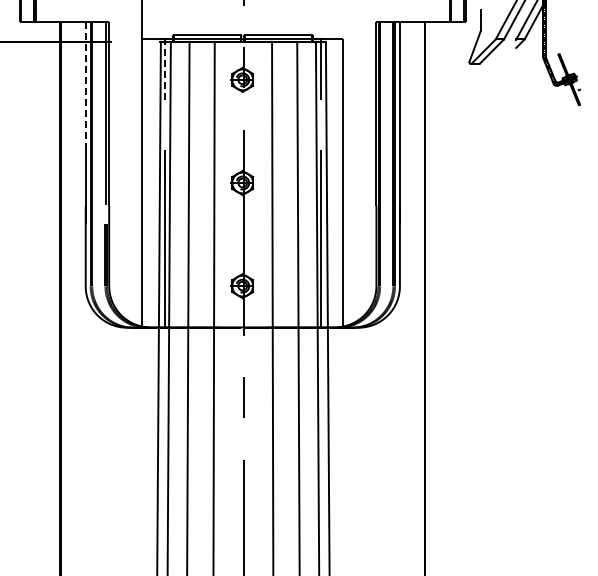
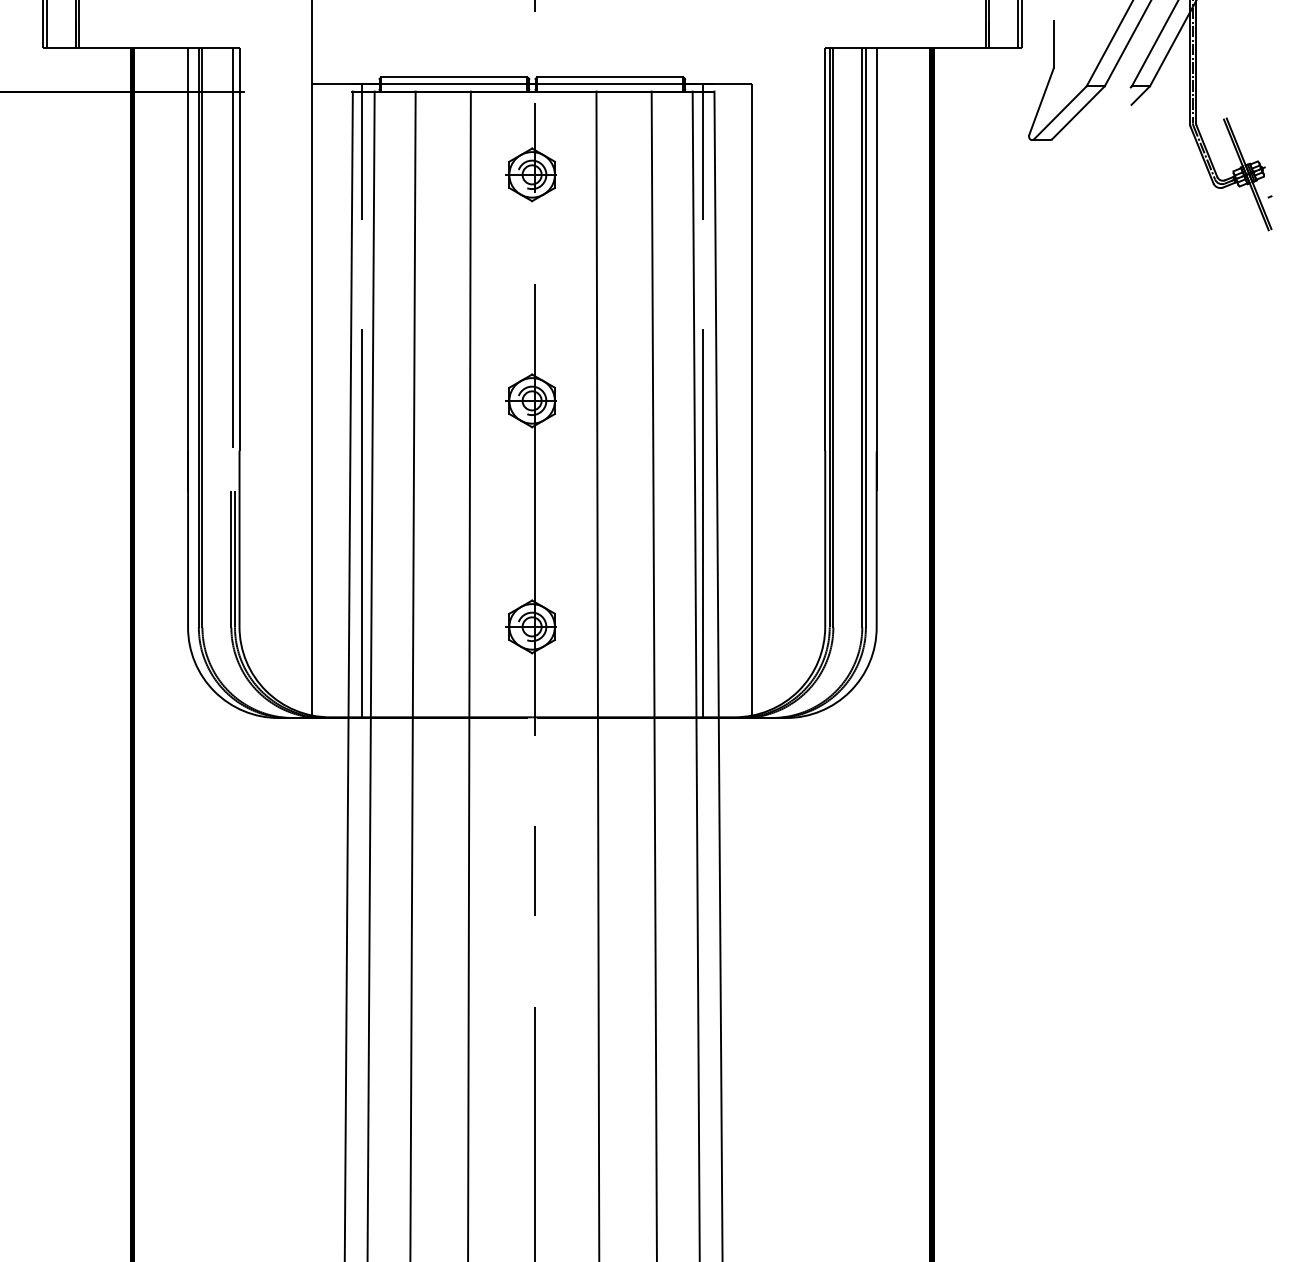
line: (165, 69) -> (362, 152), dashed -> solid
line: (85, 86) -> (187, 189), dashed -> solid

